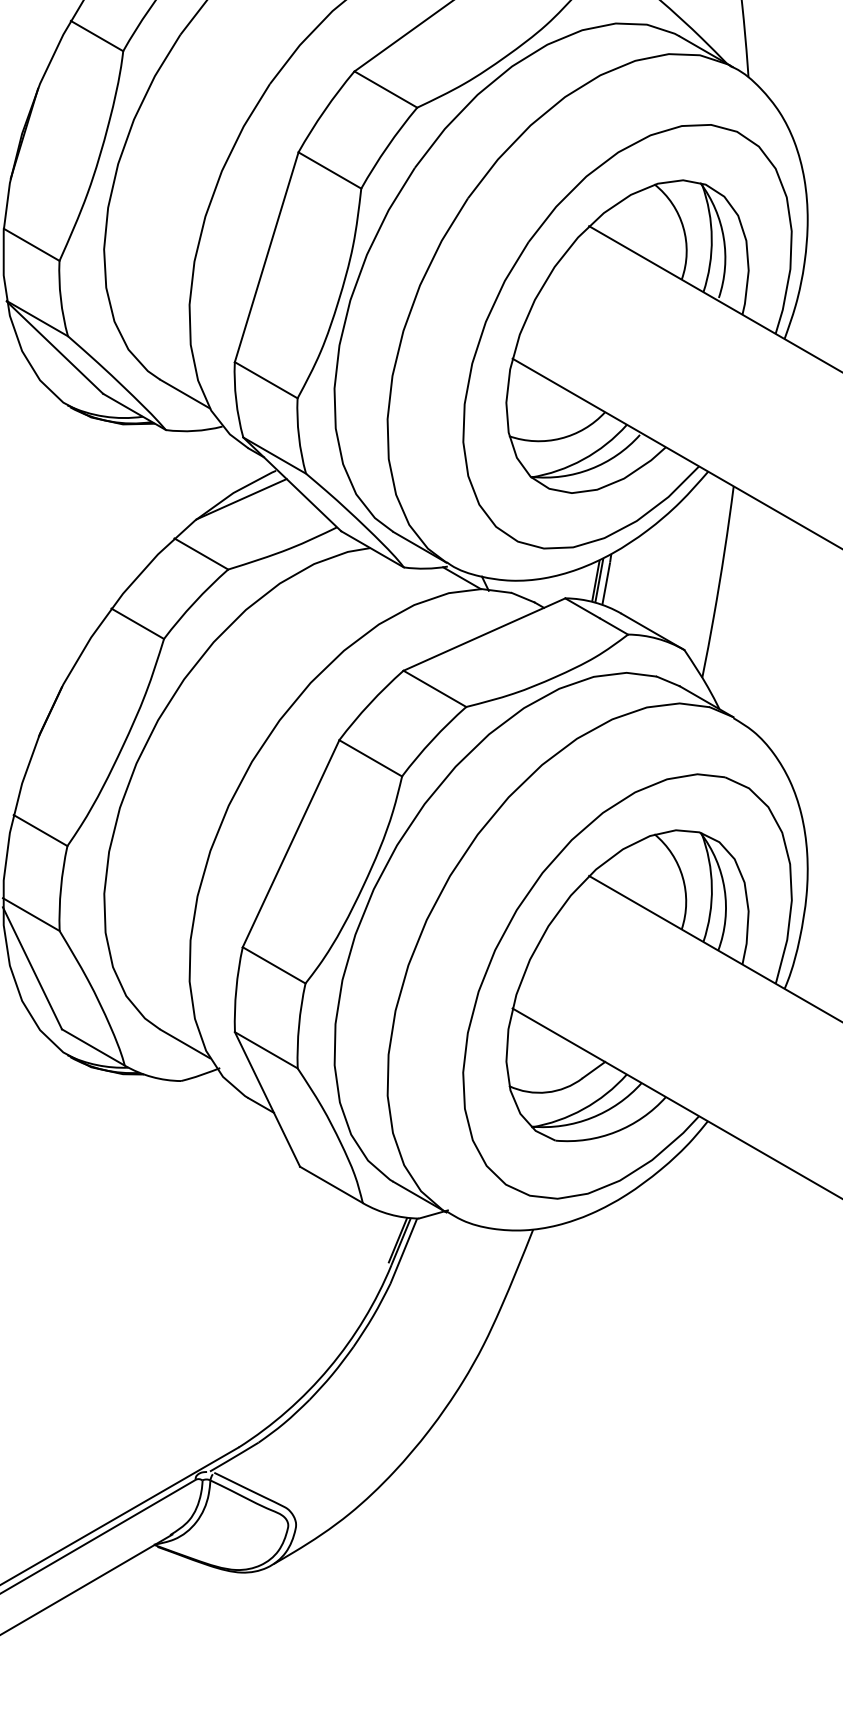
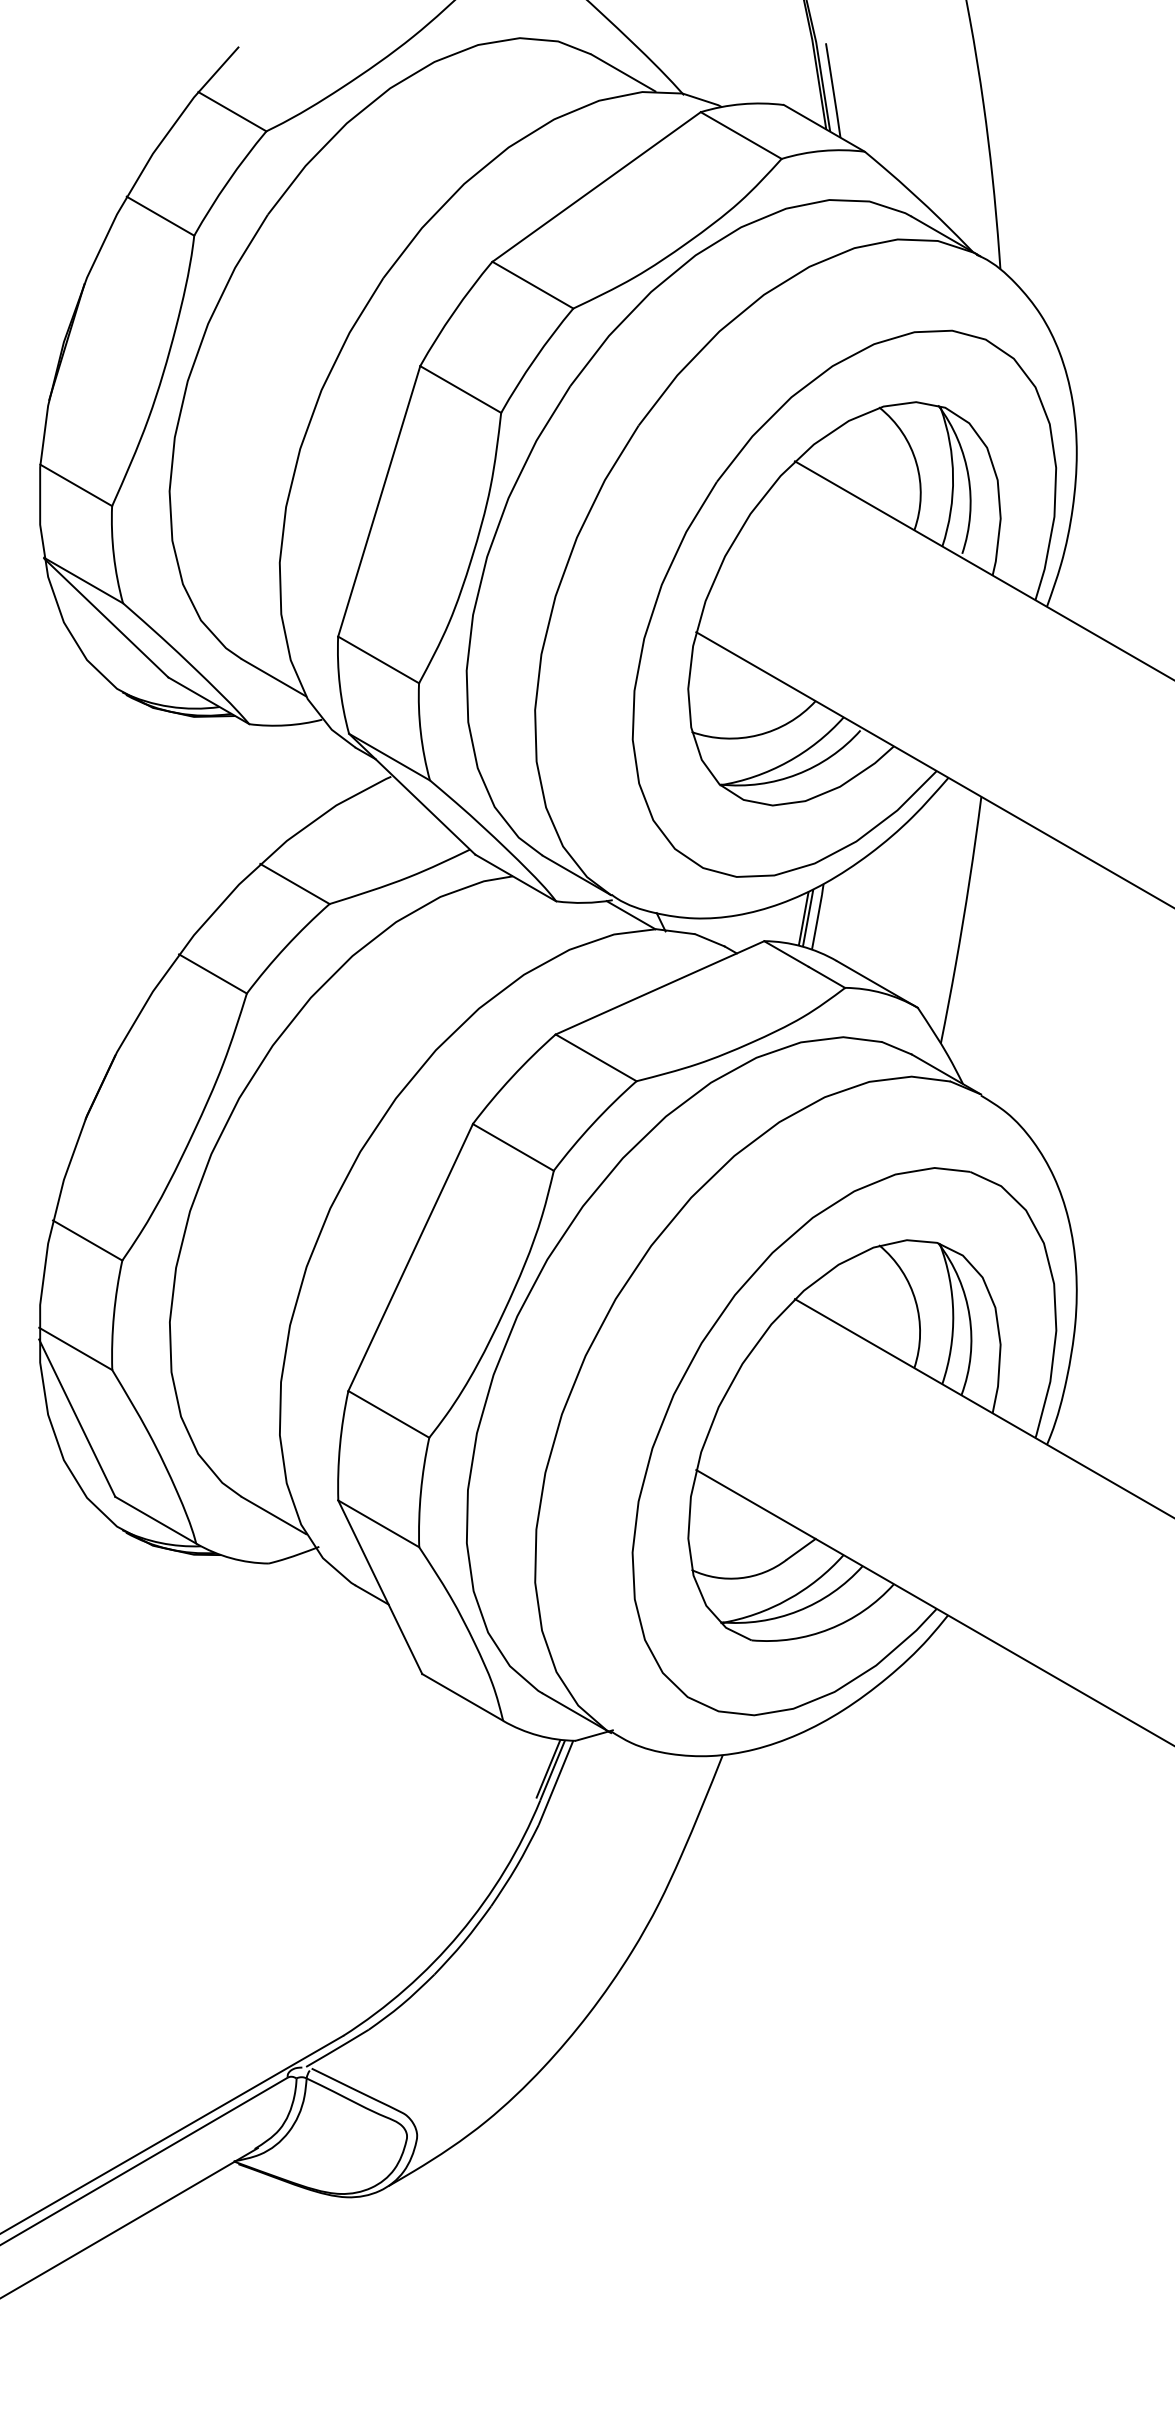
line: (241, 499) -> (346, 813), removed

